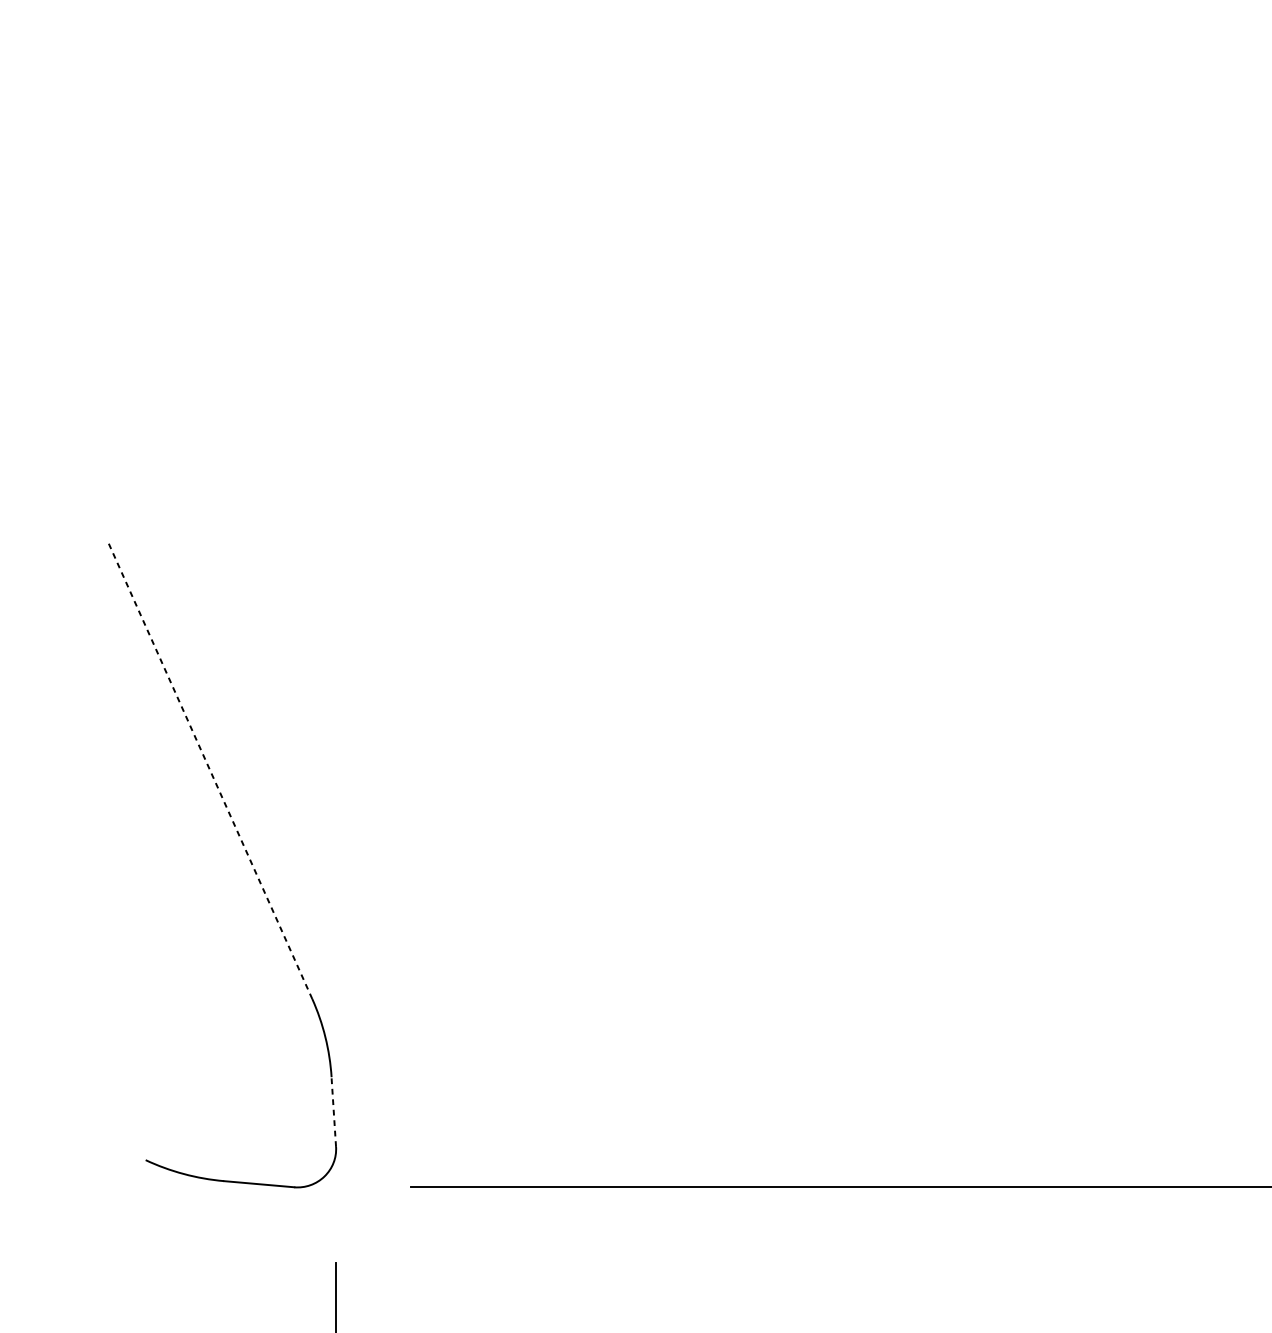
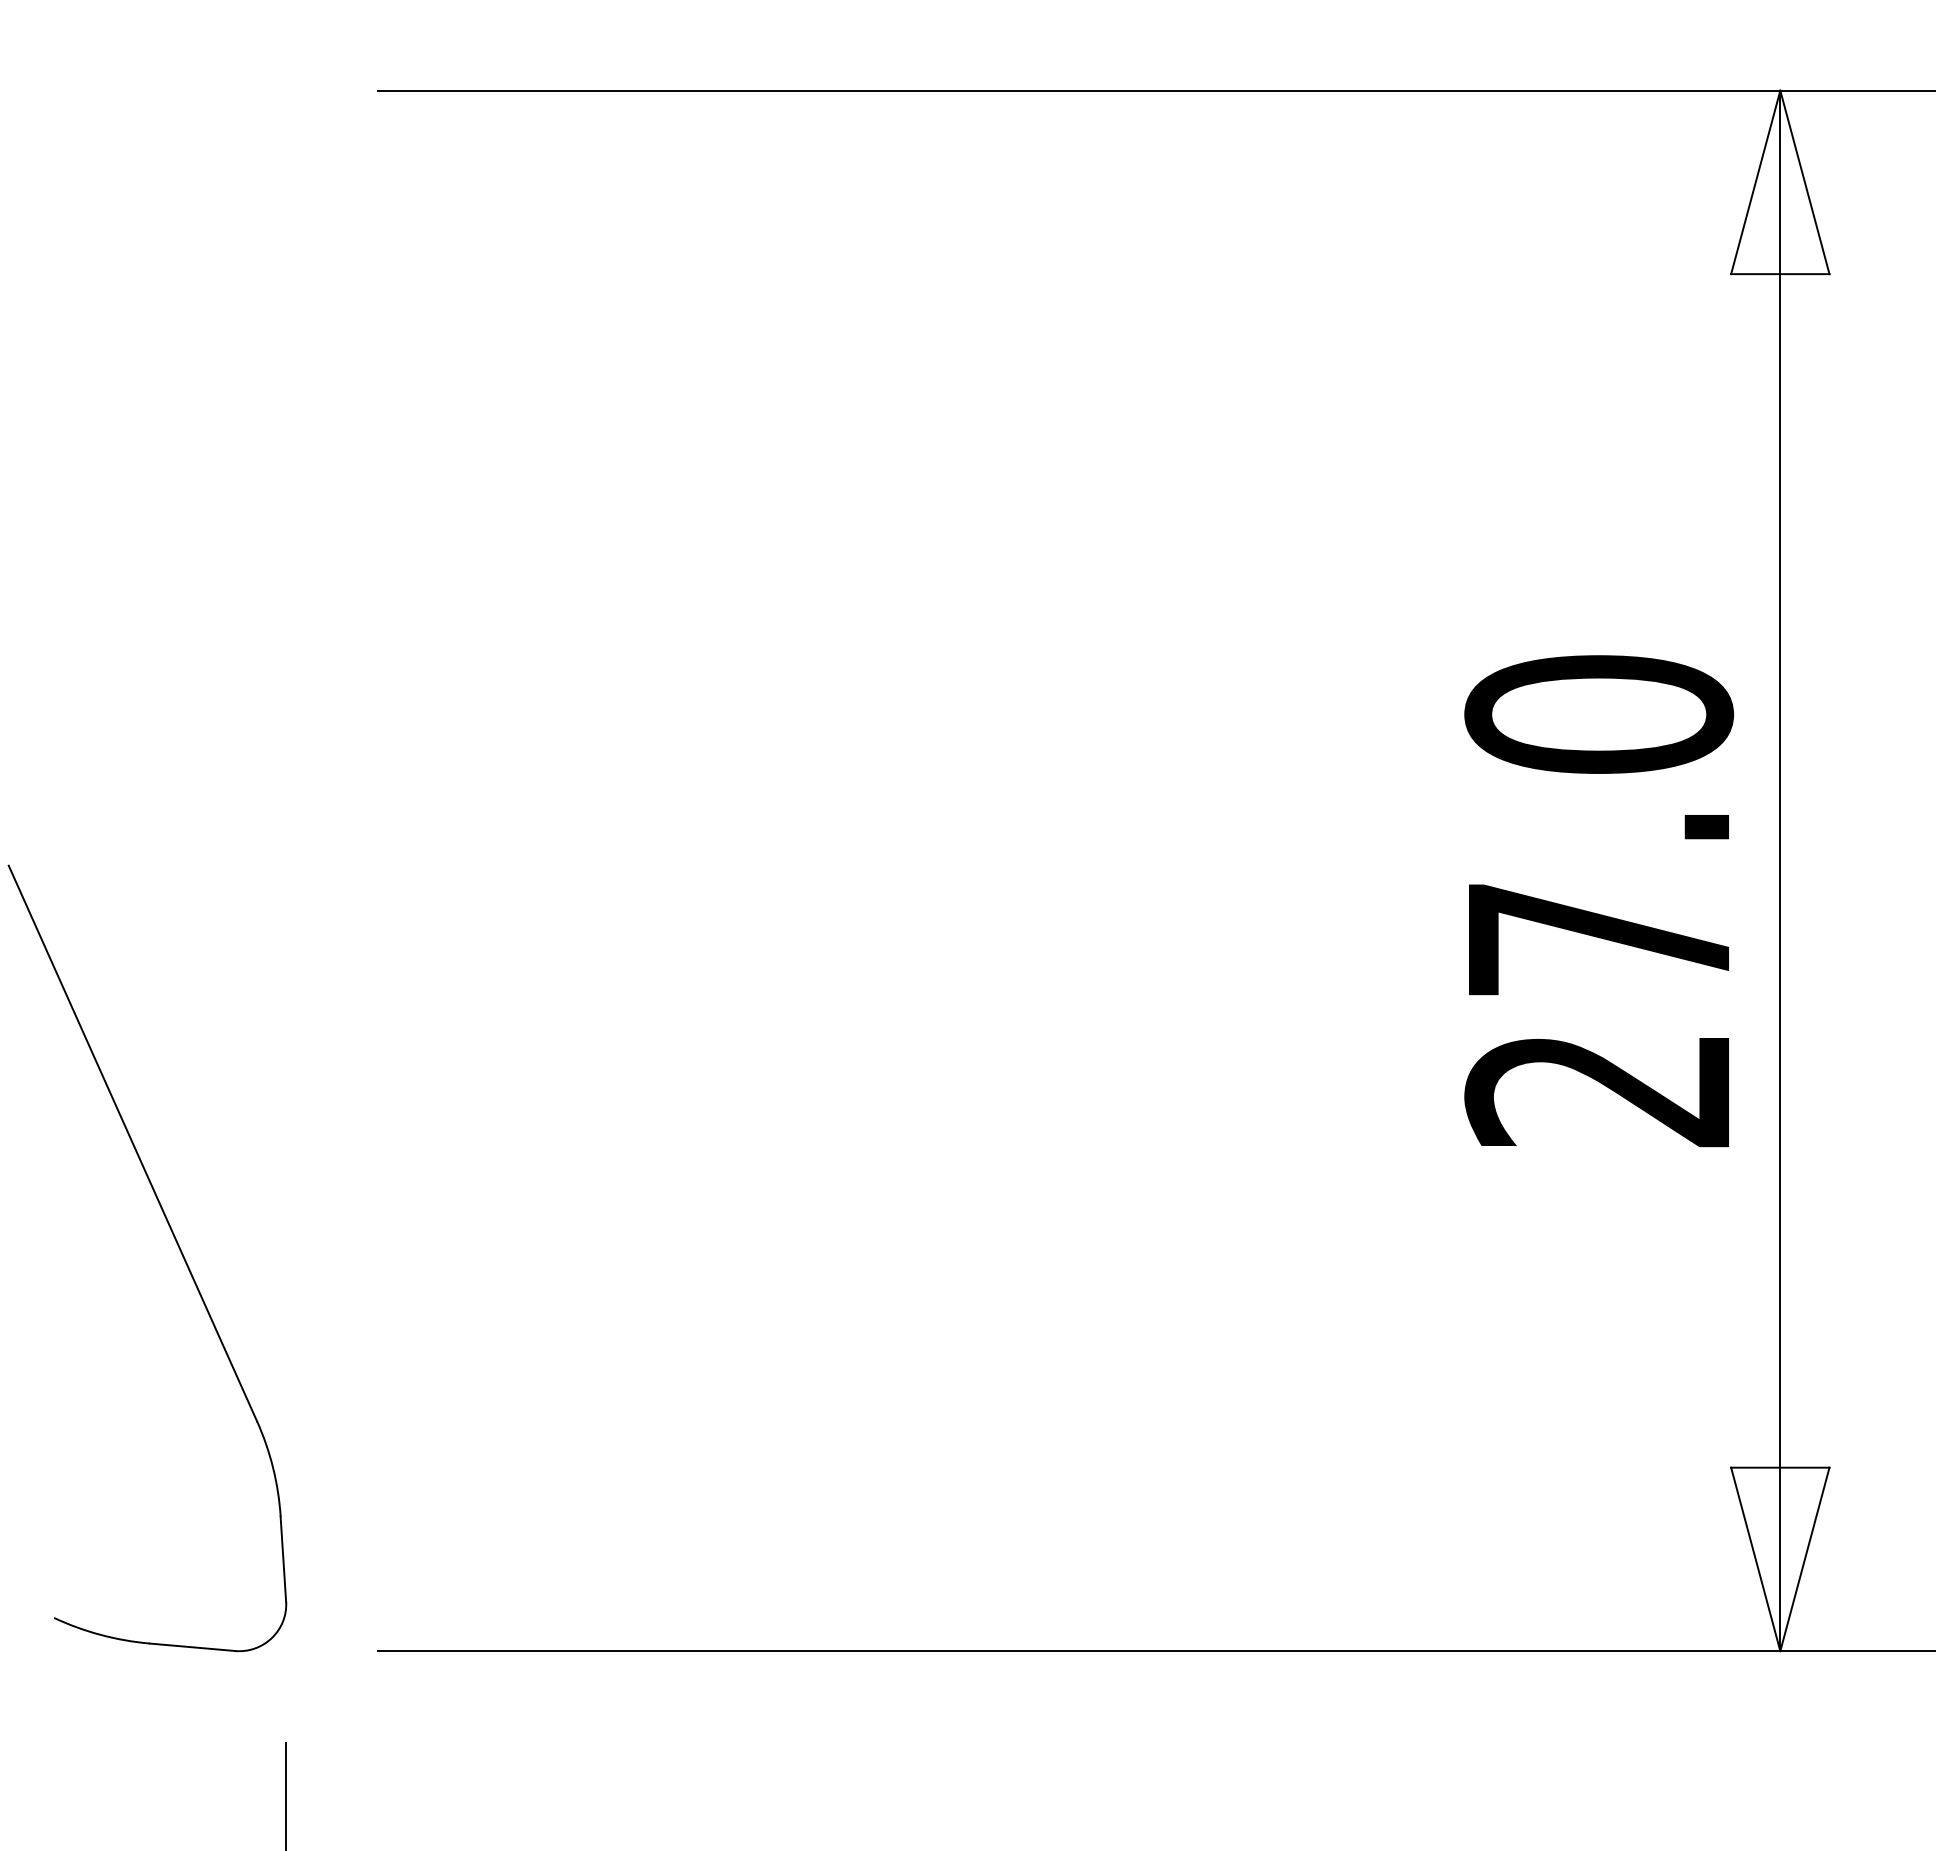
line: (209, 770) -> (132, 1143), dashed -> solid
line: (333, 1112) -> (283, 1559), dashed -> solid

